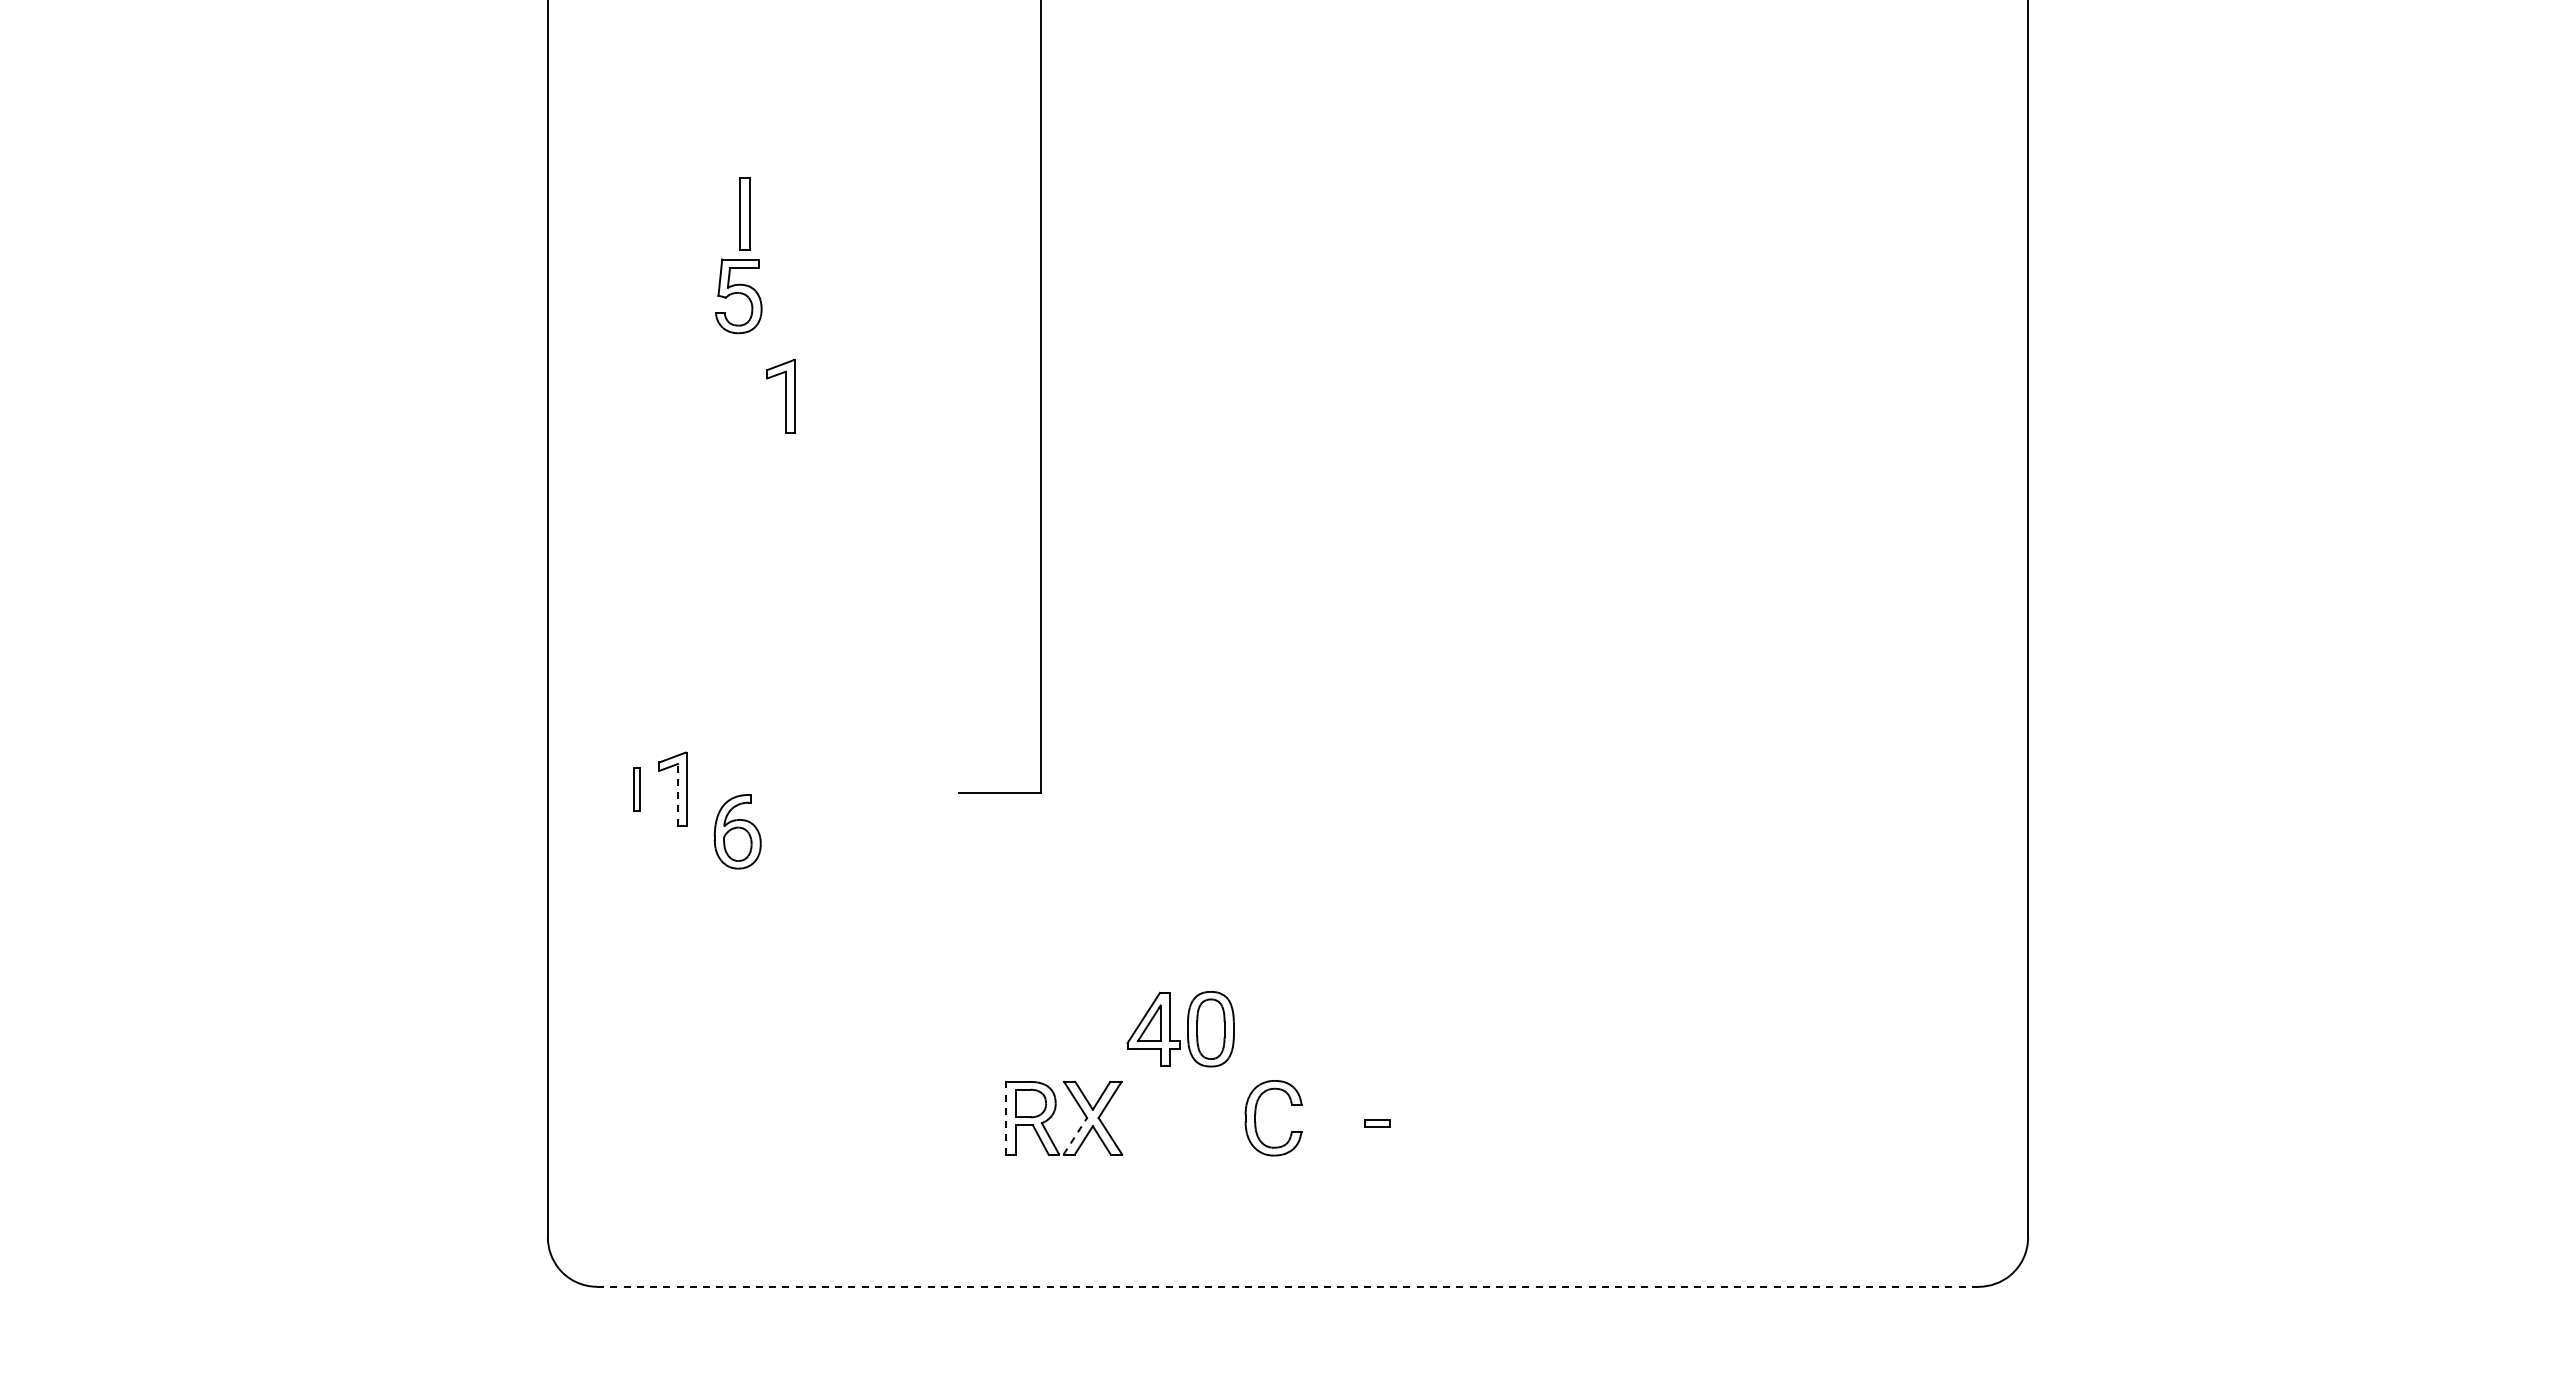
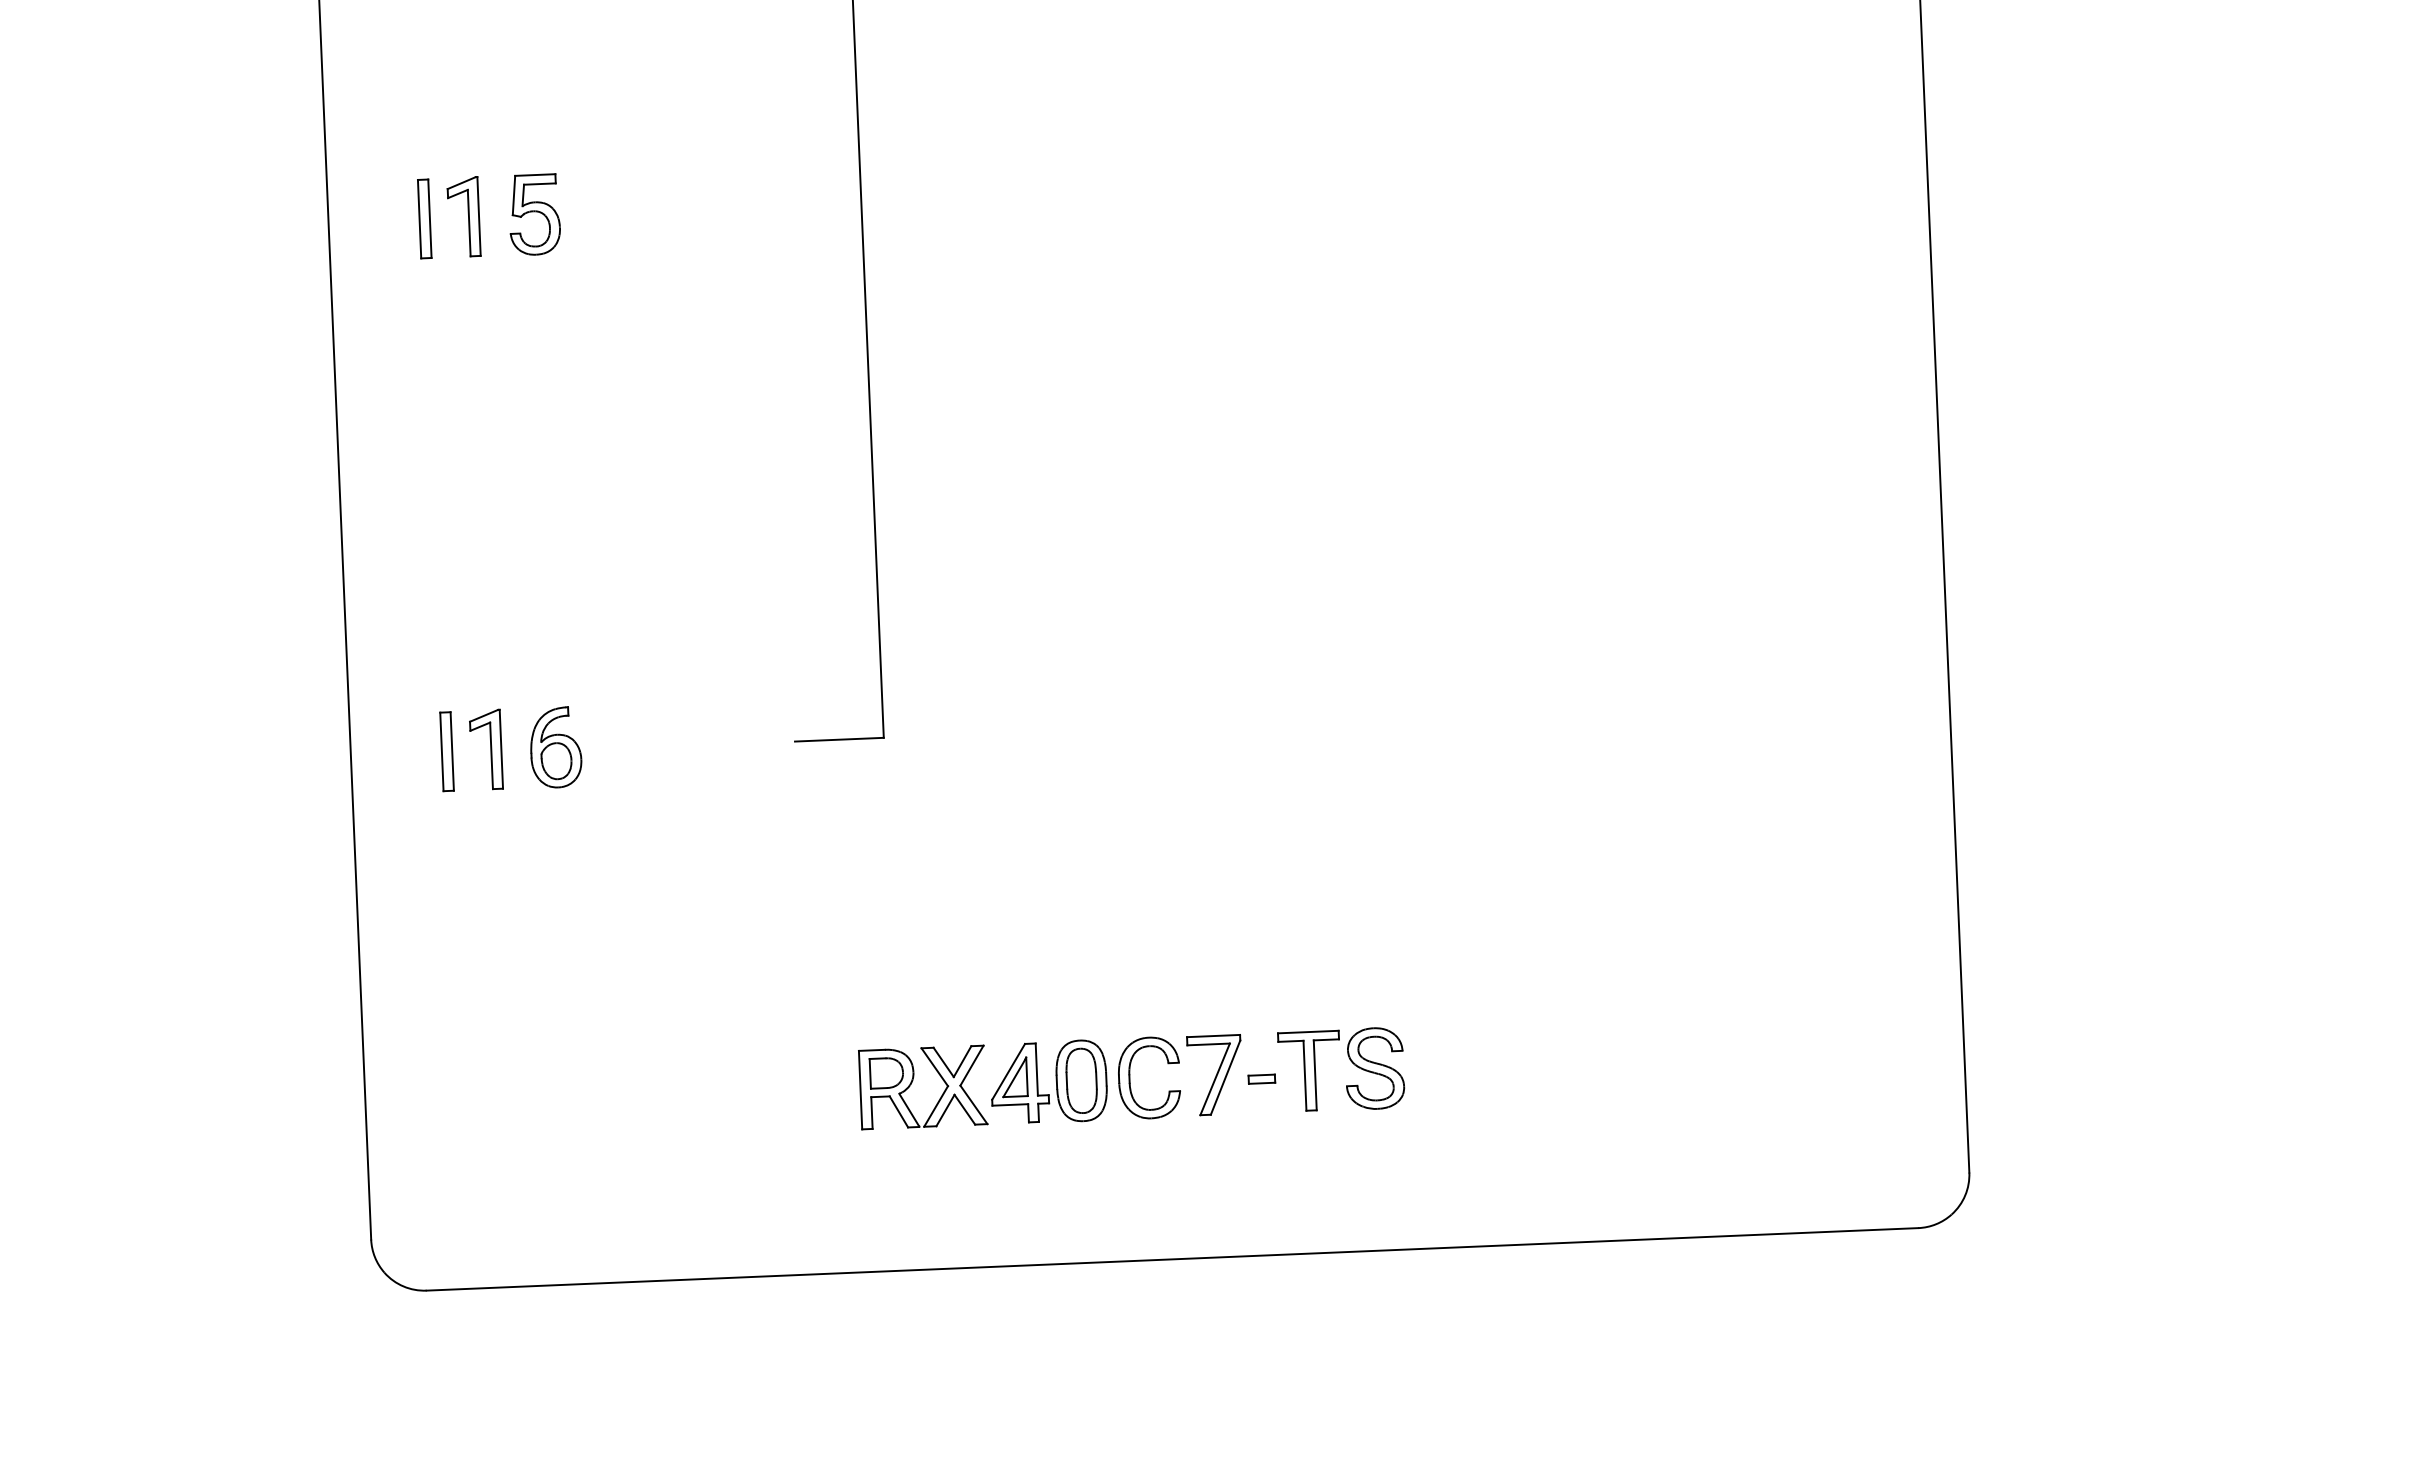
part: (744, 213) -> (424, 218), moved
part: (780, 396) -> (463, 216), moved
part: (636, 789) -> (446, 751), size x1.67
line: (677, 794) -> (491, 755), dashed -> solid
part: (737, 831) -> (555, 747), moved
part: (1187, 1029) -> (1056, 1082), moved
part: (1461, 1112) -> (1351, 1063), added
line: (1006, 1117) -> (860, 1089), dashed -> solid
part: (1334, 1118) -> (1215, 1075), added
line: (1075, 1136) -> (936, 1106), dashed -> solid
line: (1287, 1286) -> (1171, 1259), dashed -> solid

